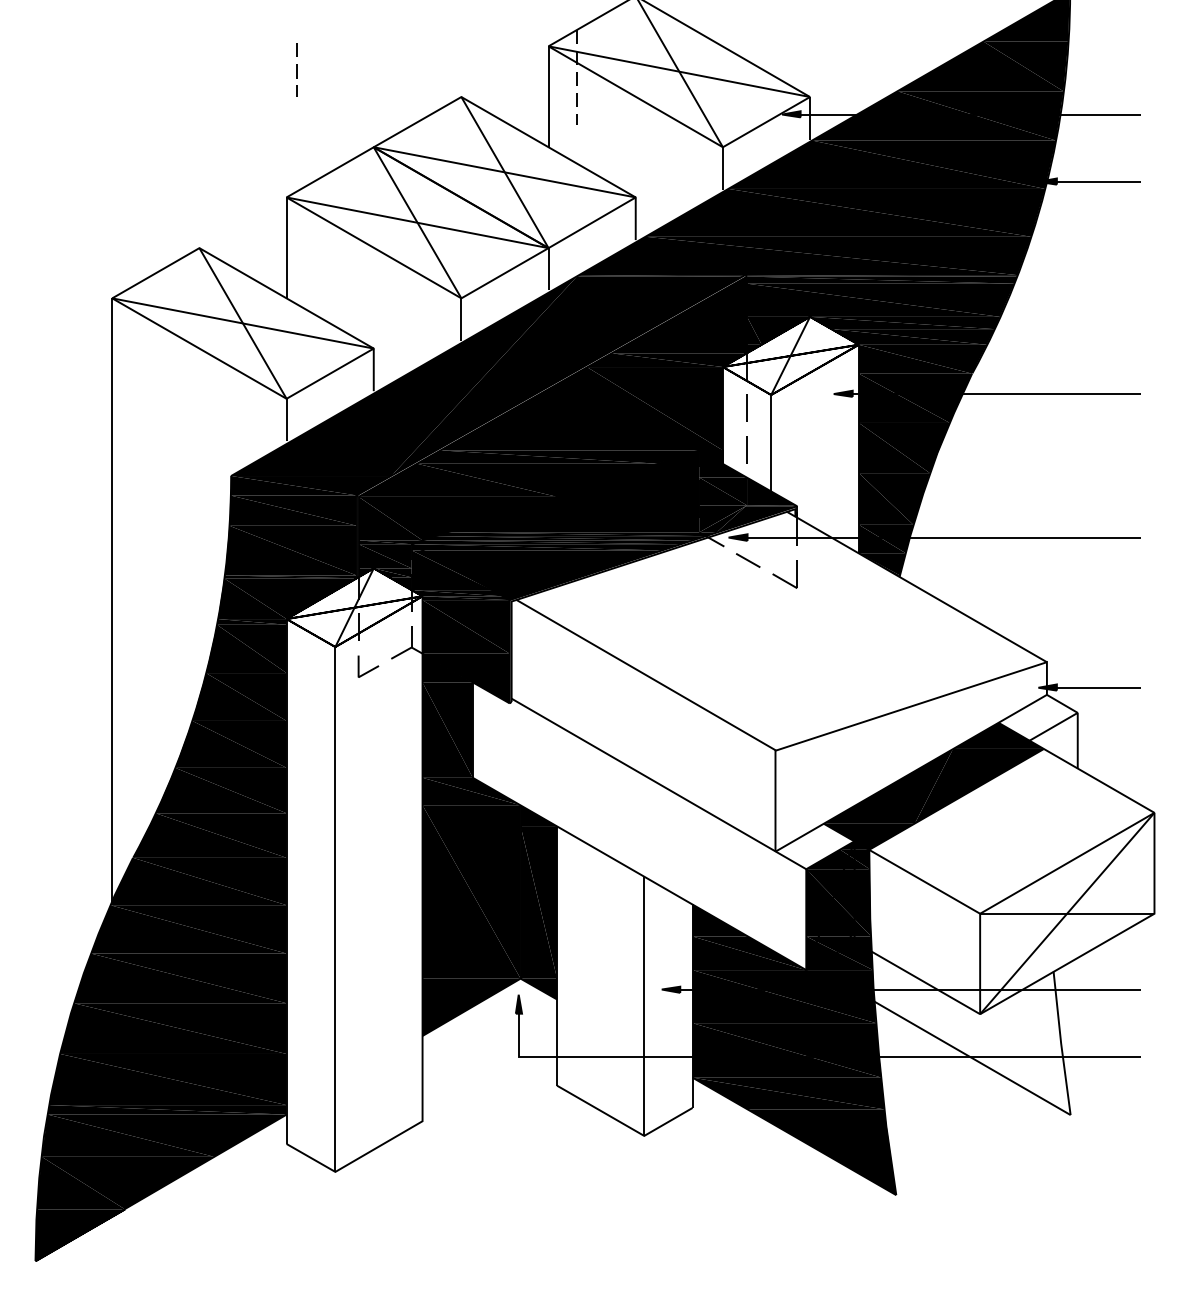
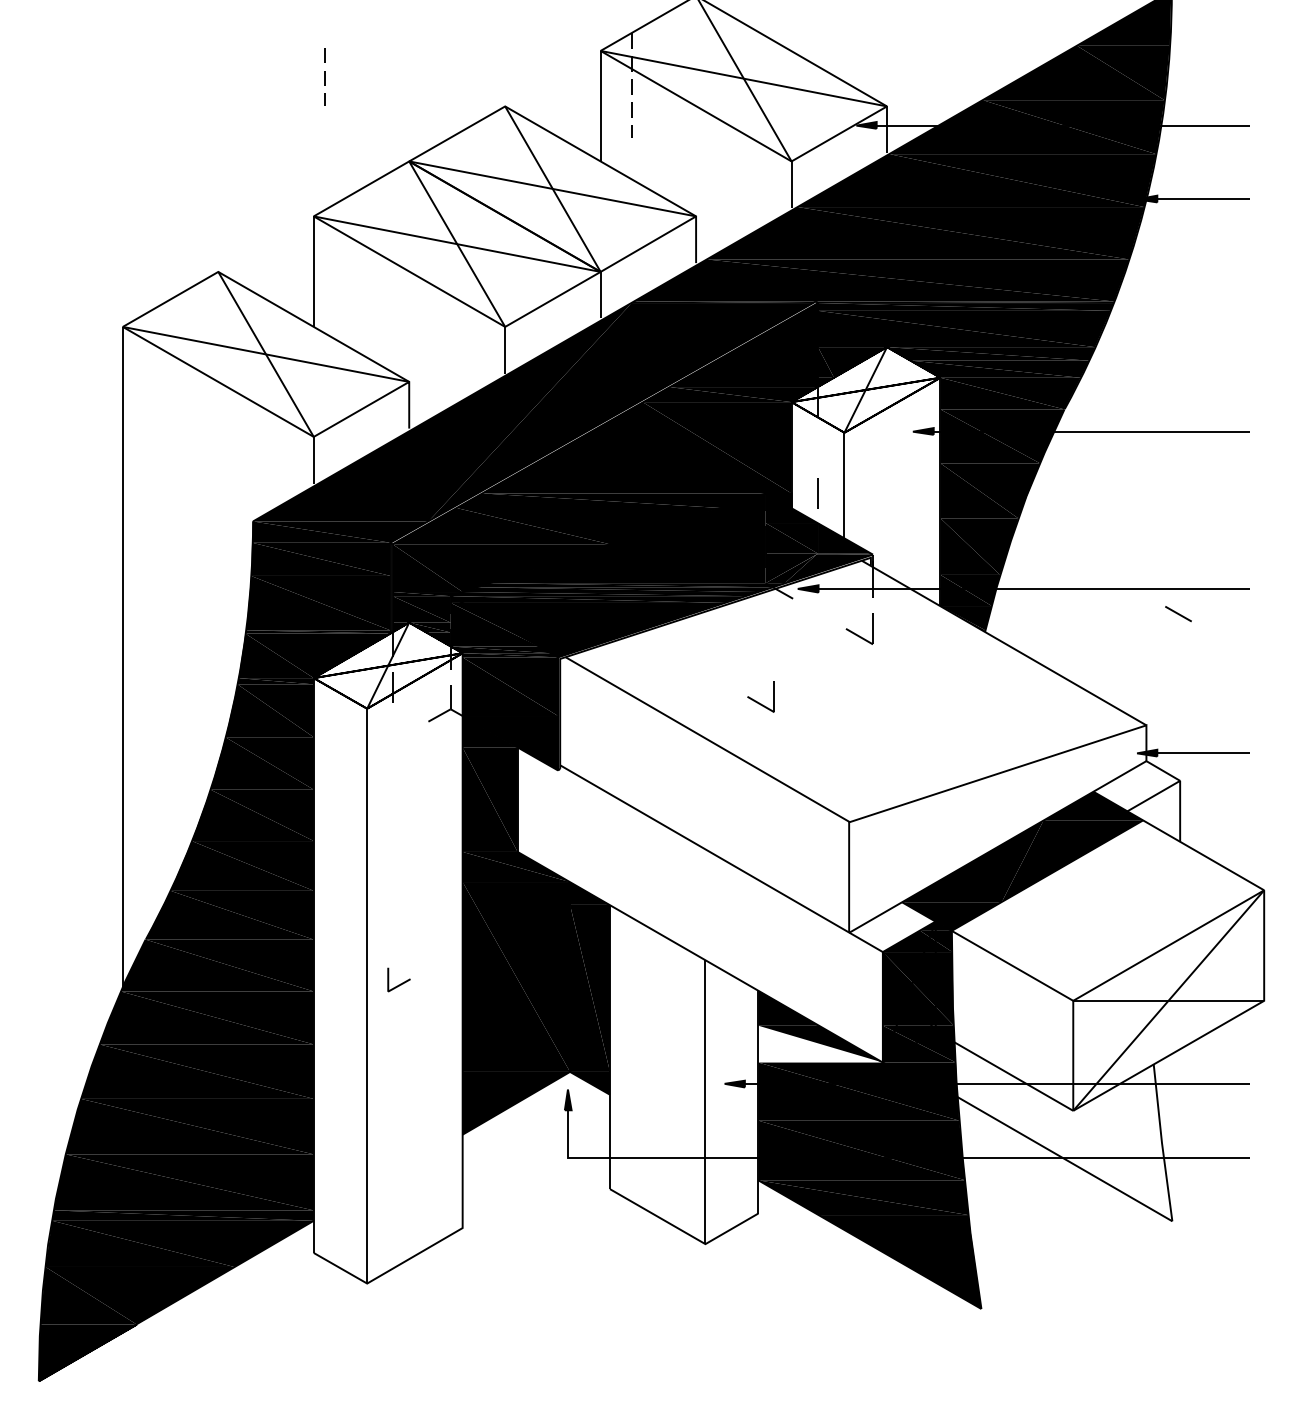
line: (746, 407) -> (817, 446), removed
line: (748, 560) -> (1178, 613), moved
part: (694, 636) -> (760, 697), added
line: (370, 669) -> (401, 983), moved
fill: (749, 953) -> (820, 1044), removed

